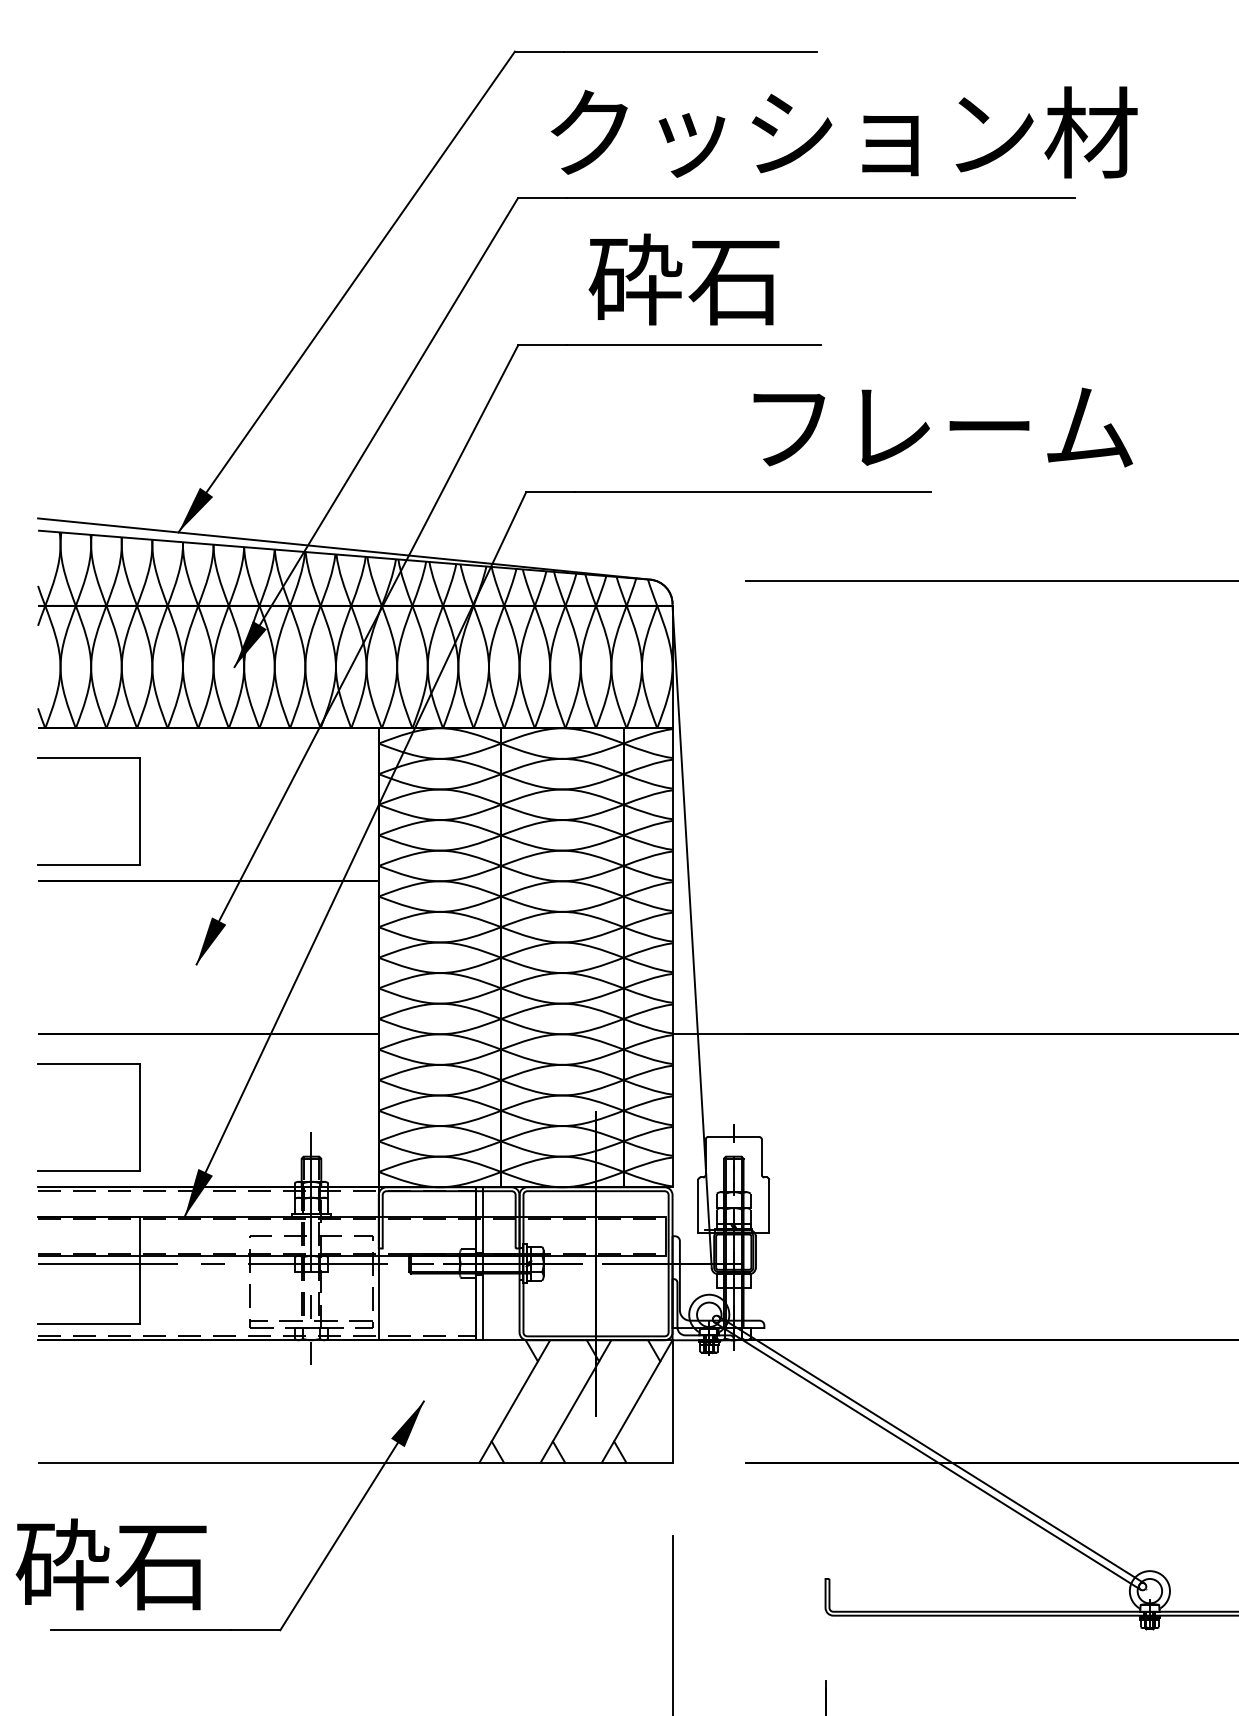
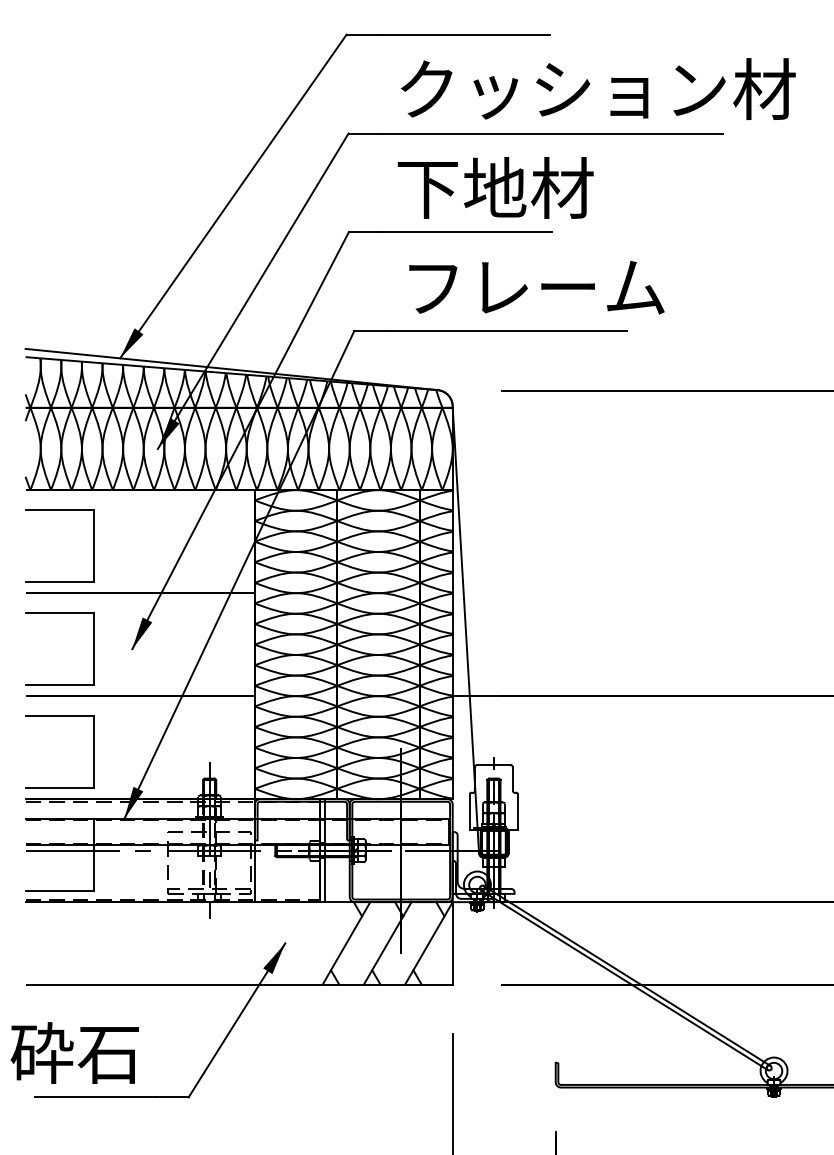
text: (844, 131) -> (598, 88), moved
text: (734, 278) -> (494, 187), 砕石 -> 下地材
text: (942, 427) -> (536, 287), moved
part: (138, 963) -> (93, 648), added

